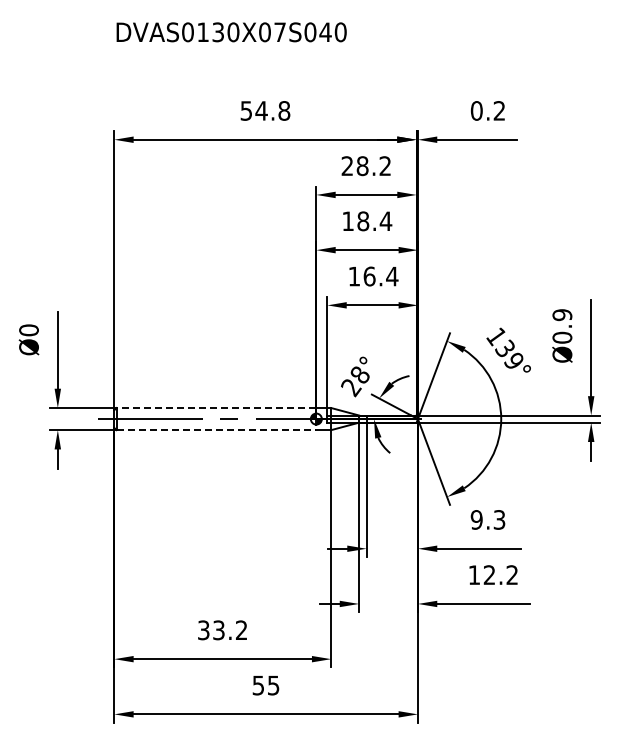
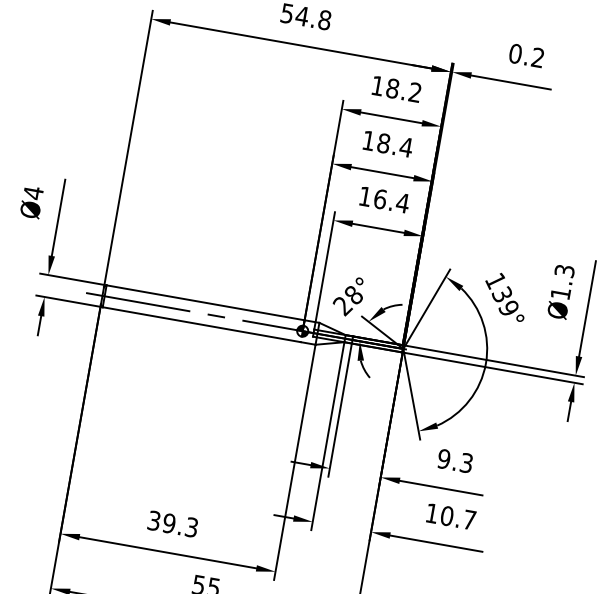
text: (346, 165) -> (376, 85), 28.2 -> 18.2
text: (562, 326) -> (562, 282), Ø0.9 -> Ø1.3
text: (28, 330) -> (32, 193), Ø0 -> Ø4
line: (216, 408) -> (205, 303), dashed -> solid
line: (216, 430) -> (201, 325), dashed -> solid
text: (500, 575) -> (457, 518), 12.2 -> 10.7
text: (230, 630) -> (180, 525), 33.2 -> 39.3

